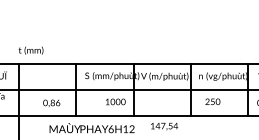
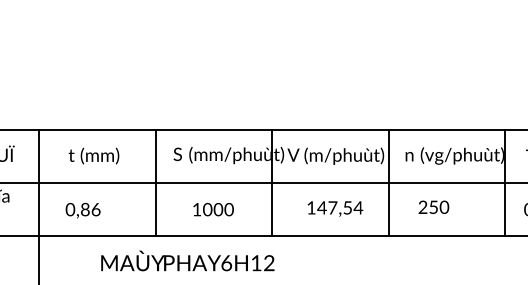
text: (30, 50) -> (92, 155), moved
text: (115, 101) -> (213, 208), moved
text: (51, 102) -> (82, 208), moved
text: (164, 126) -> (335, 208), moved

